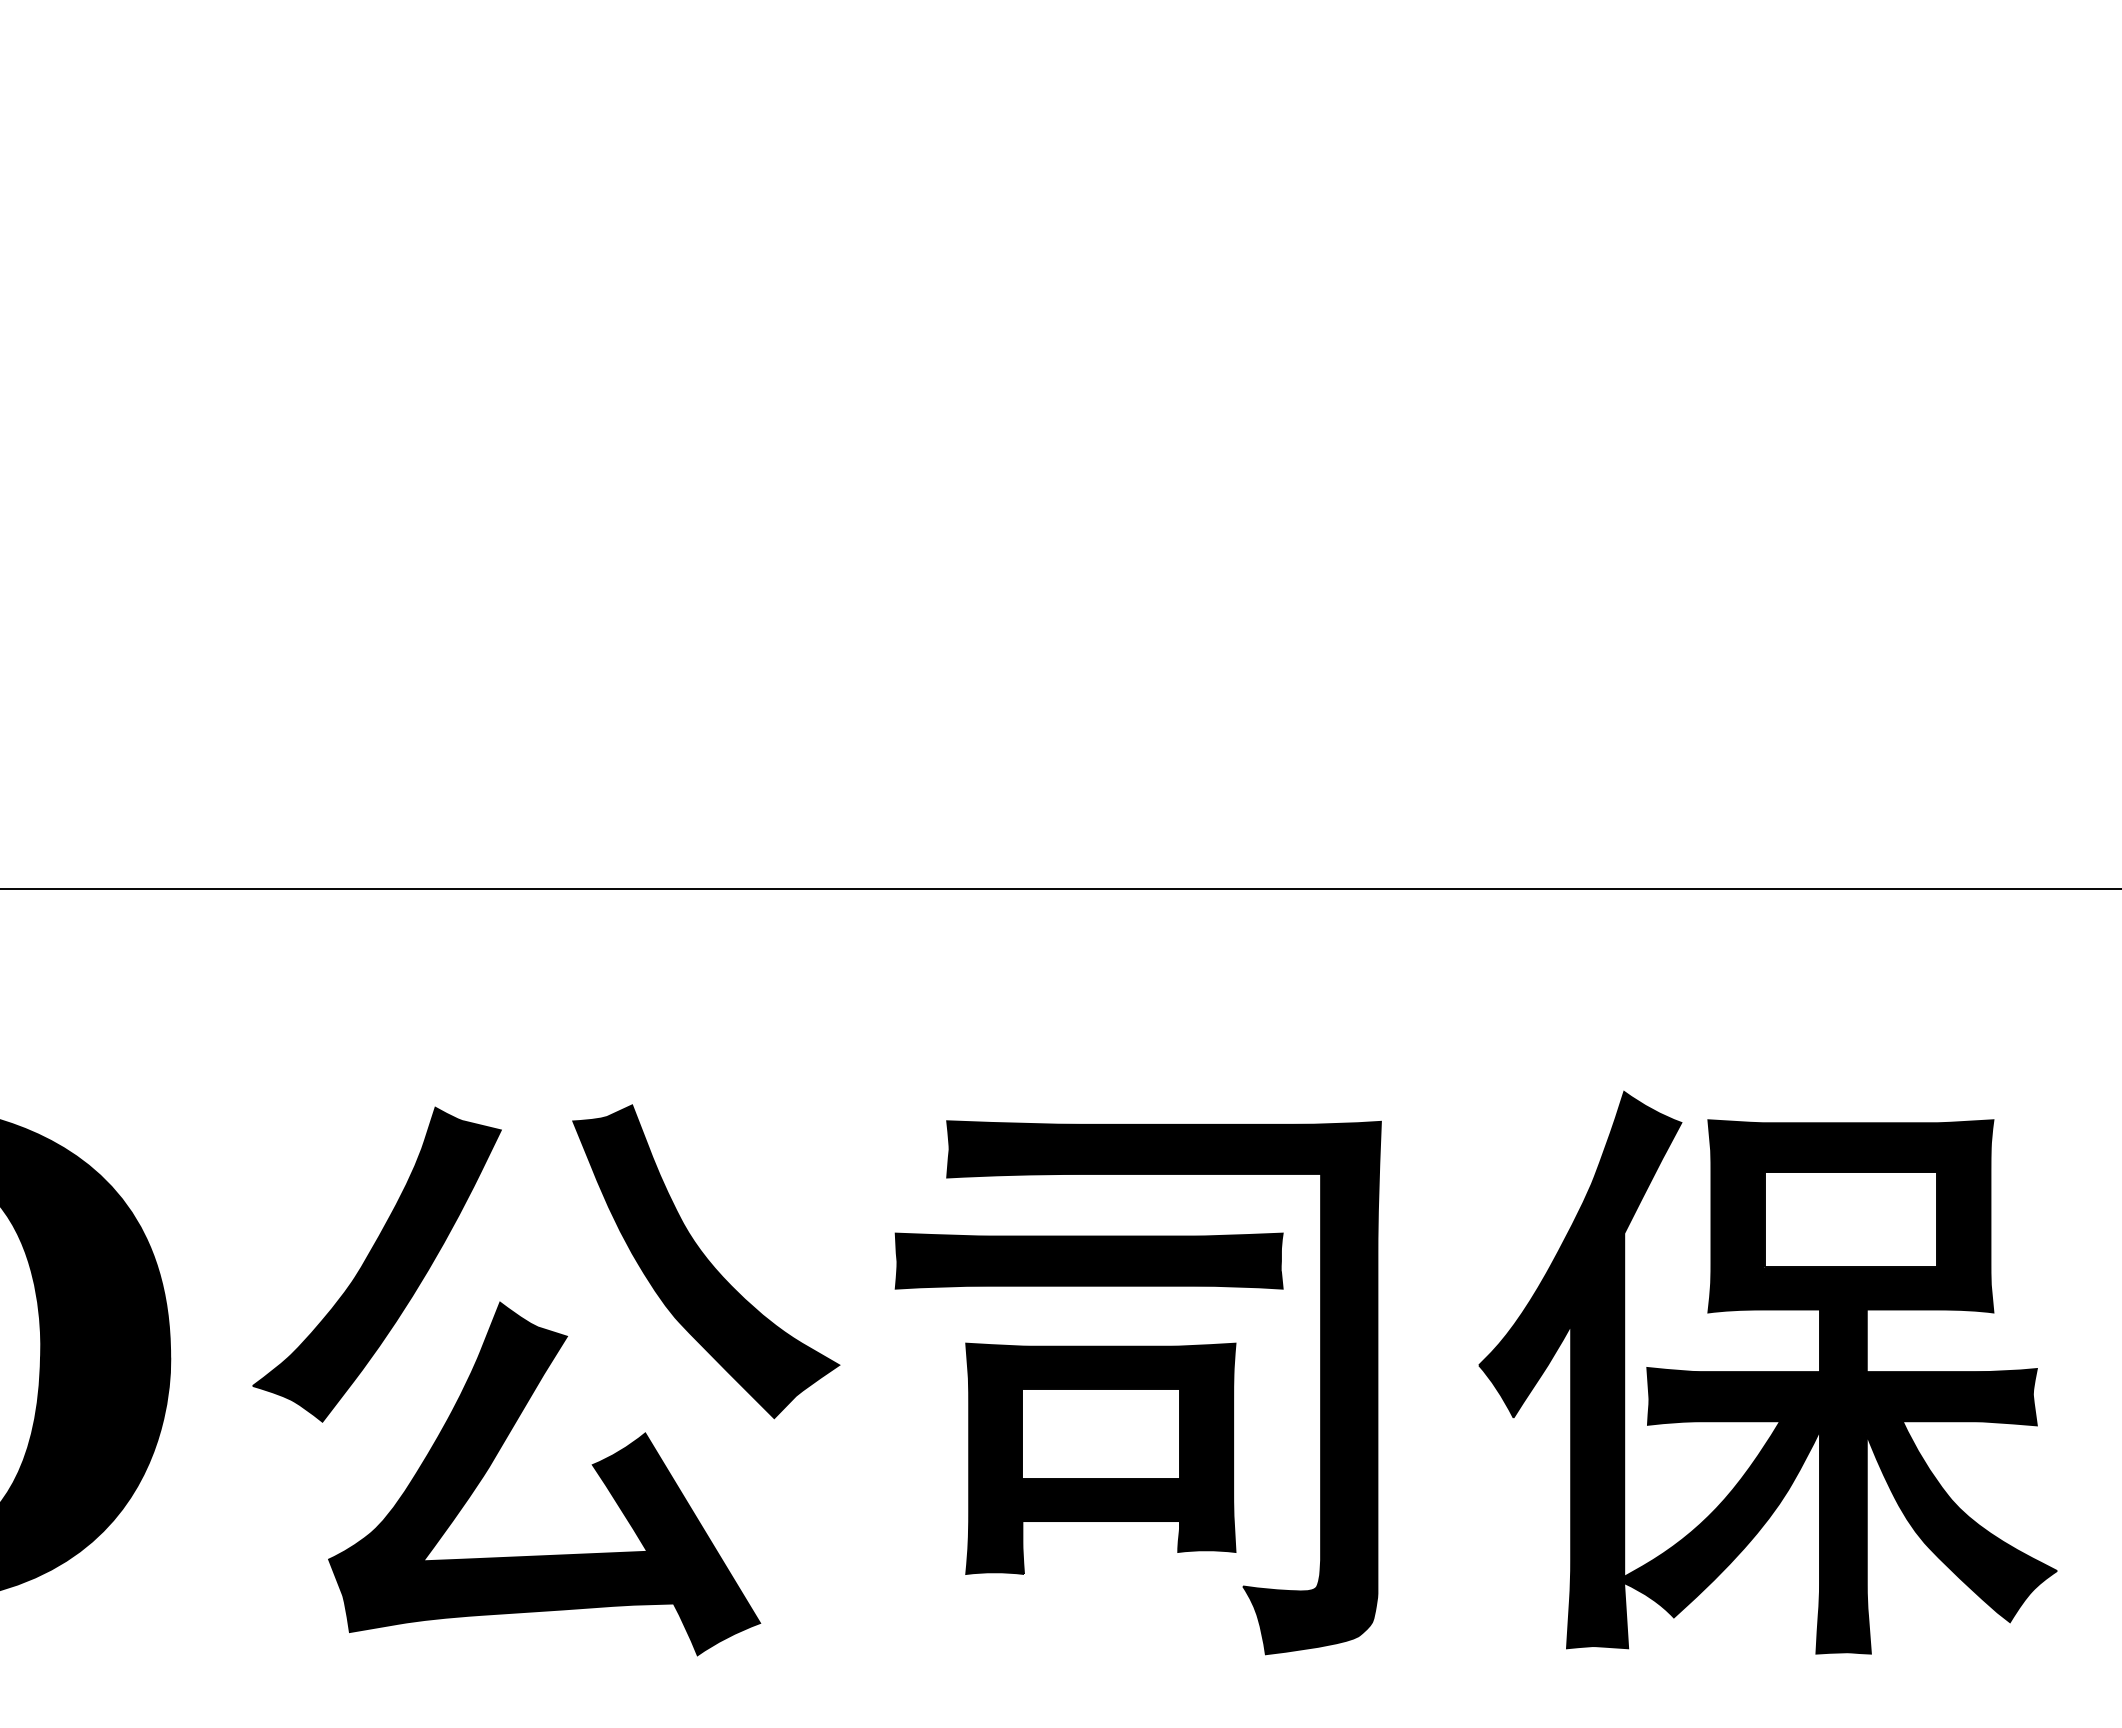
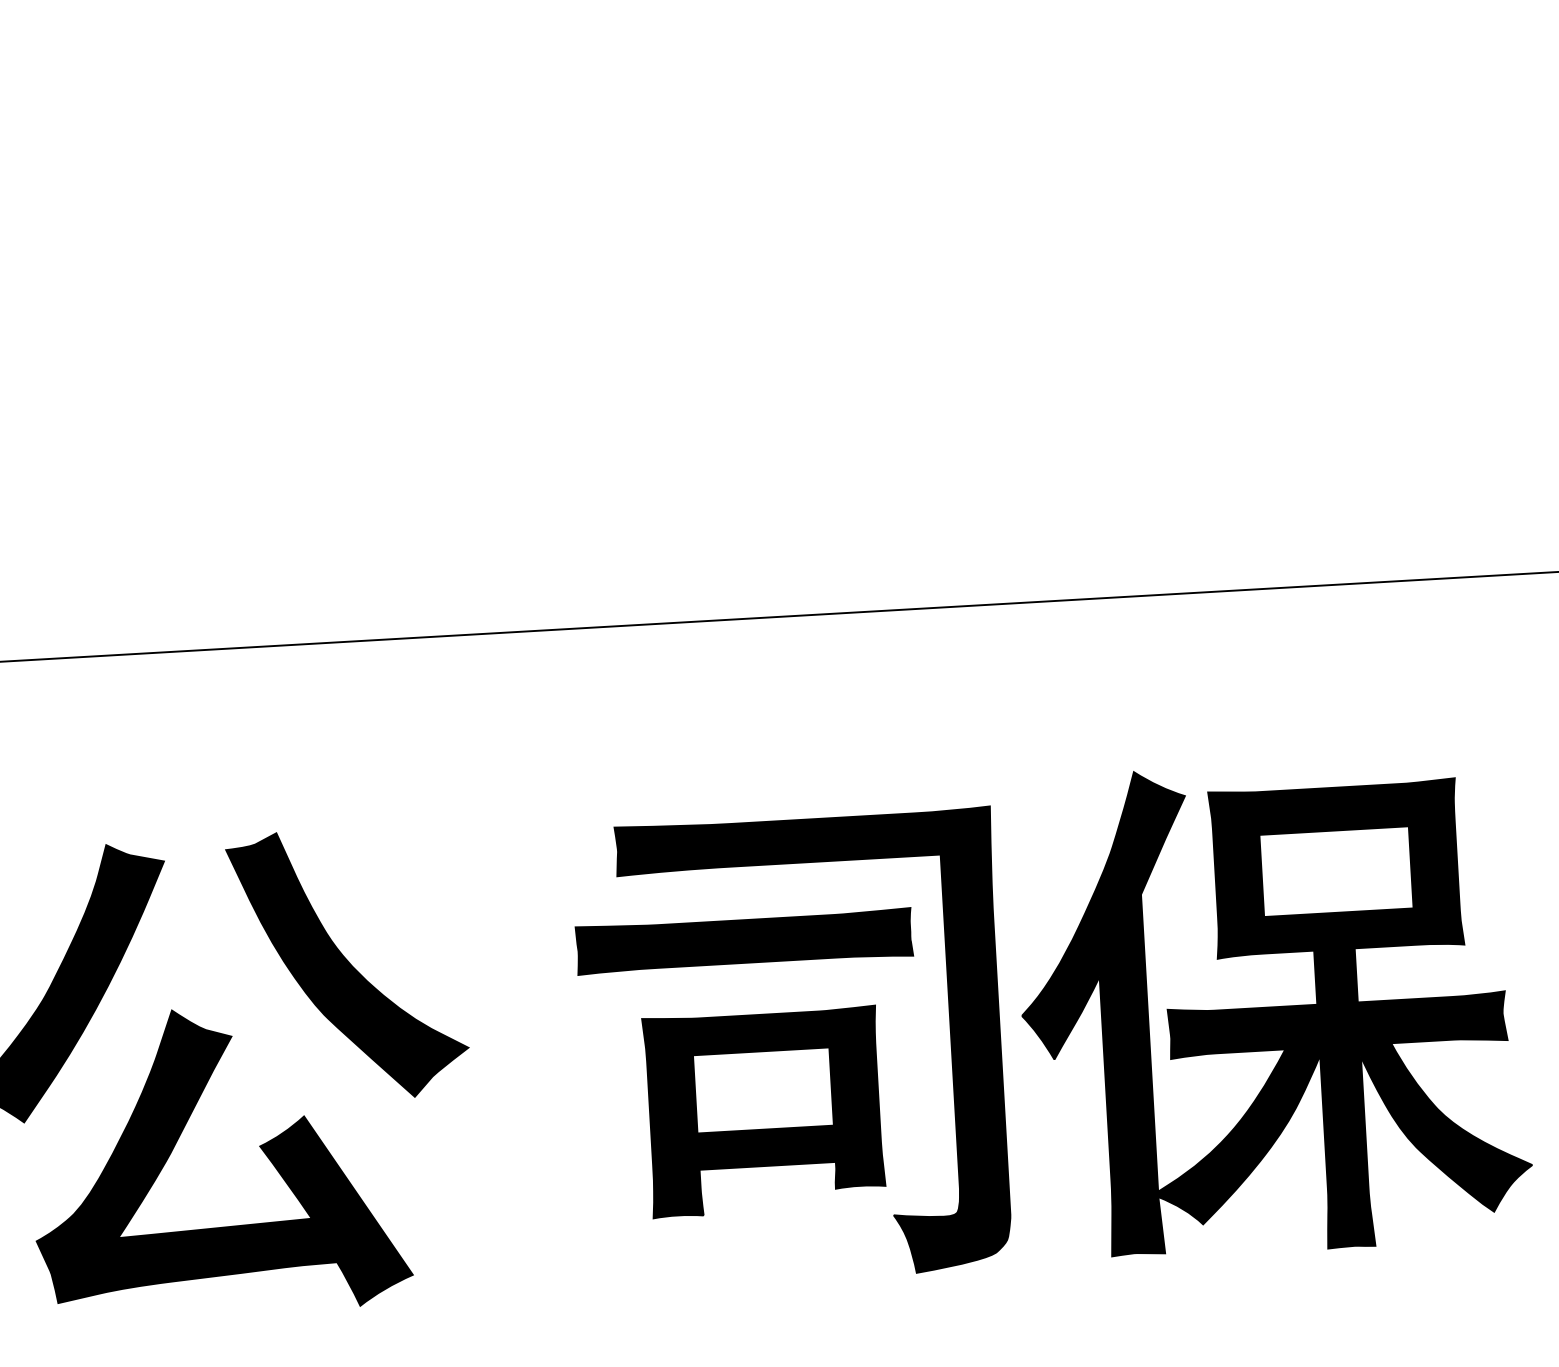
part: (1137, 1387) -> (792, 1048), moved

